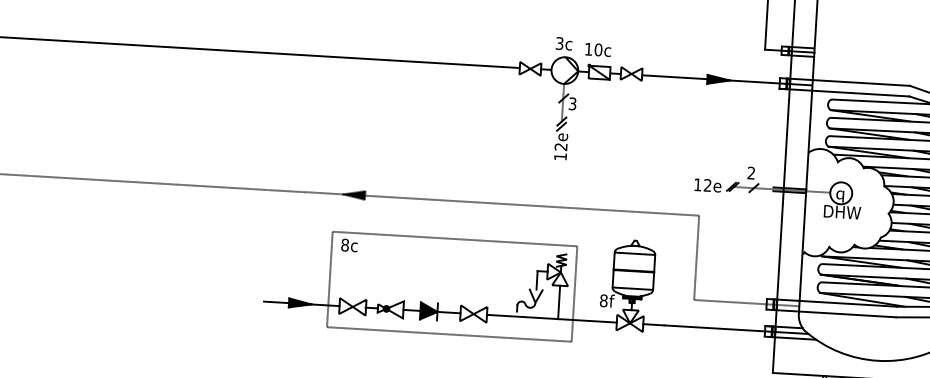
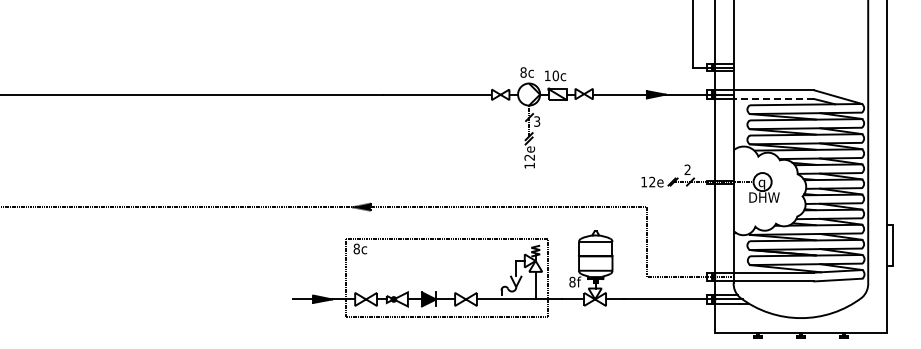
text: (559, 43) -> (523, 72), 3c -> 8c
line: (860, 94) -> (773, 99), solid -> dashed

